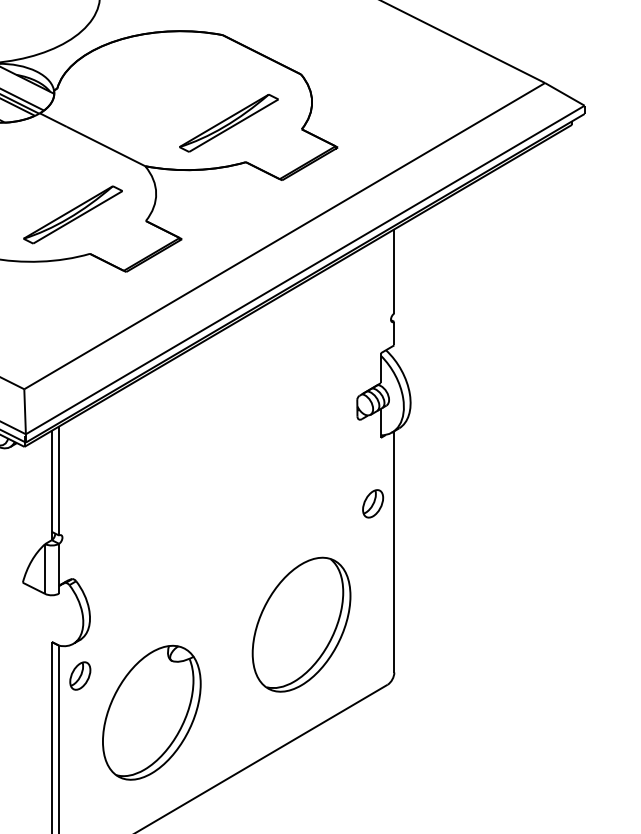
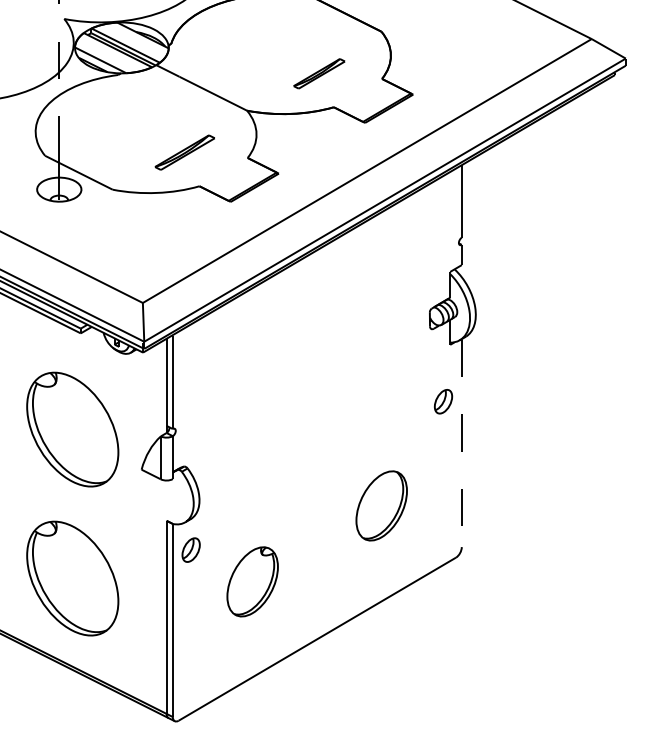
part: (229, 123) -> (319, 73), size x0.6
part: (72, 214) -> (184, 152), size x0.7
line: (393, 552) -> (461, 443), solid -> dashed
part: (301, 624) -> (381, 505), size x0.6
part: (151, 712) -> (252, 581), size x0.6

